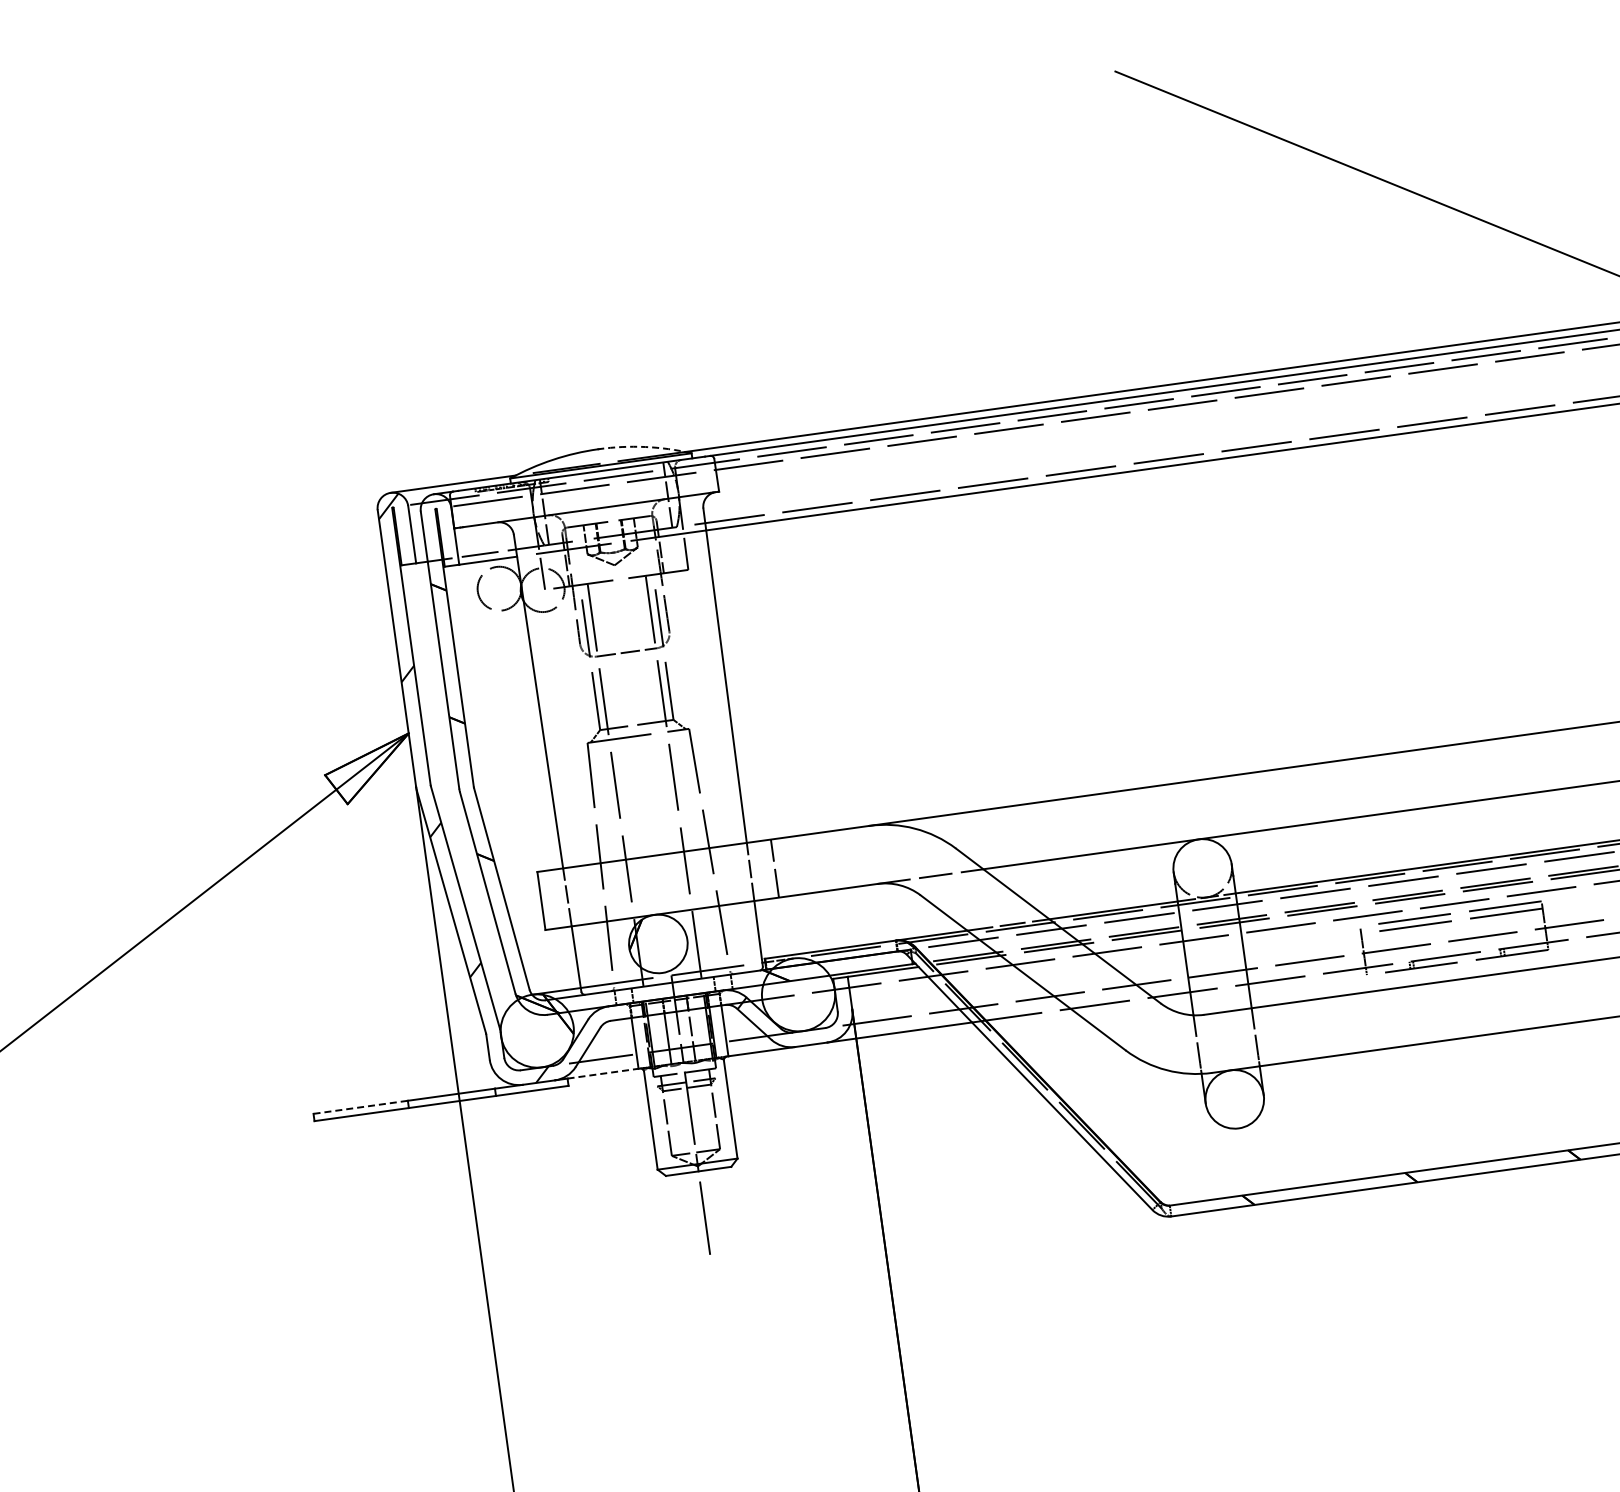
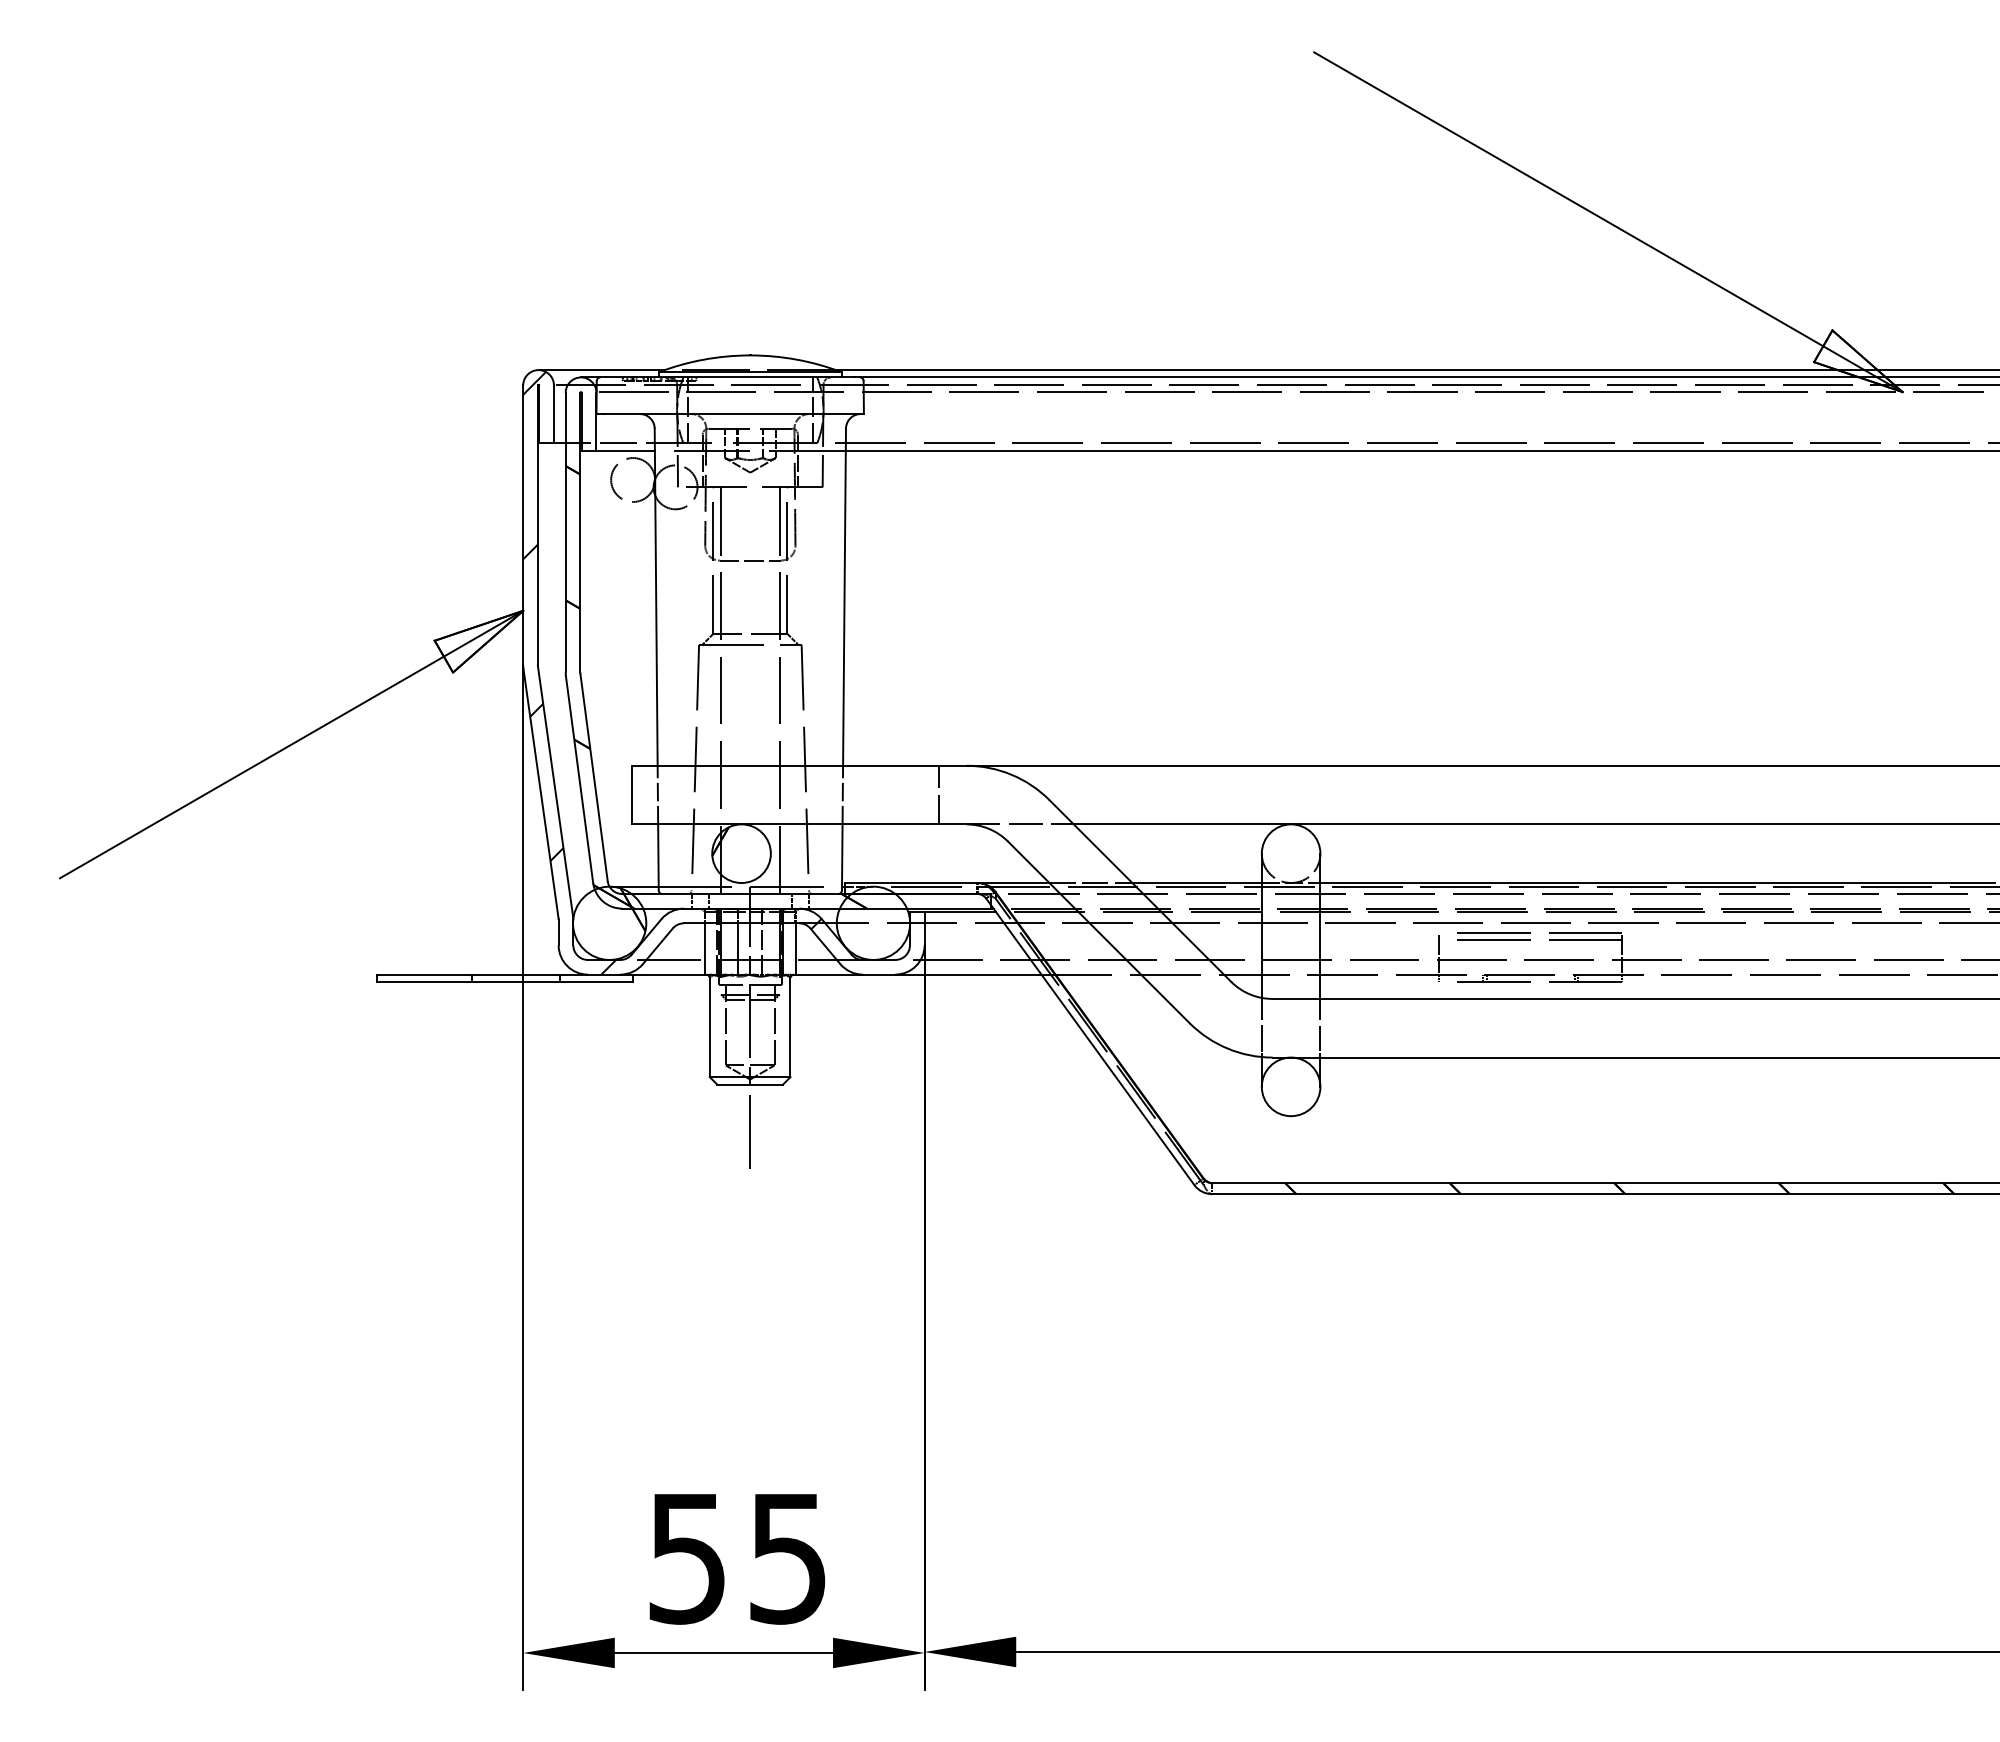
arc: (645, 446) -> (797, 359), dashed -> solid
line: (774, 868) -> (939, 794), moved
line: (602, 1073) -> (668, 974), dashed -> solid
line: (360, 1107) -> (424, 974), dashed -> solid

